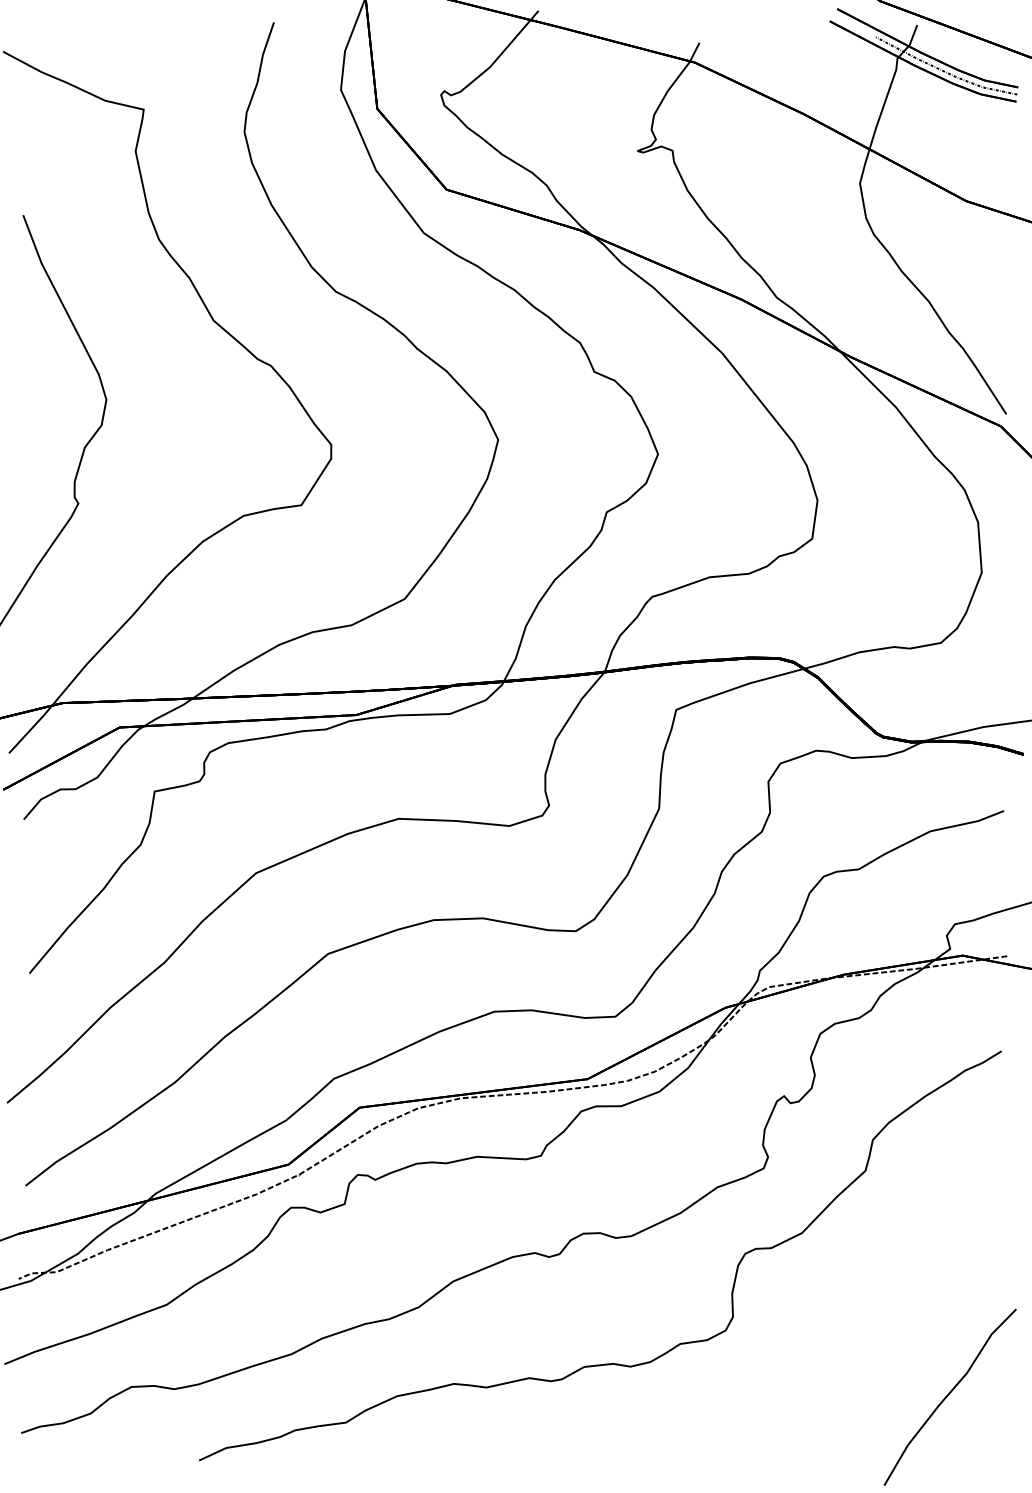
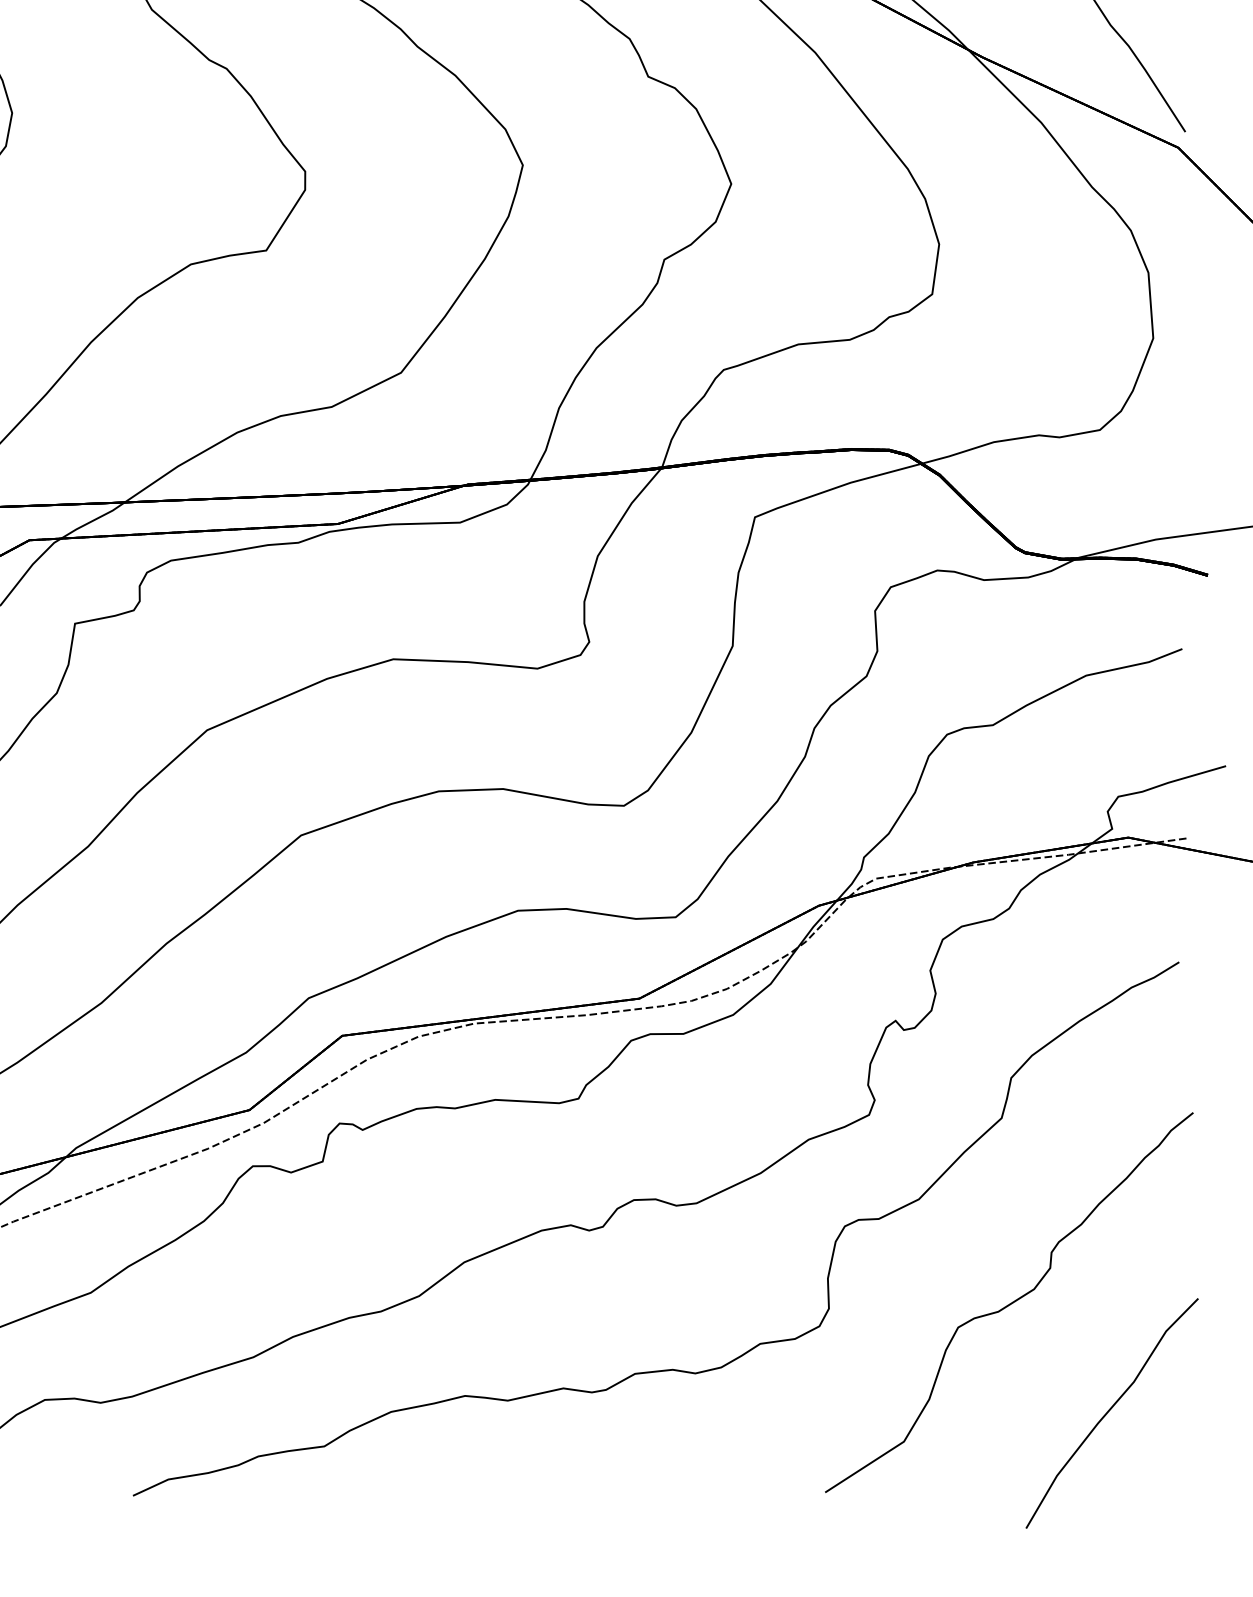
curve: (871, 1312) -> (1009, 1302), added

